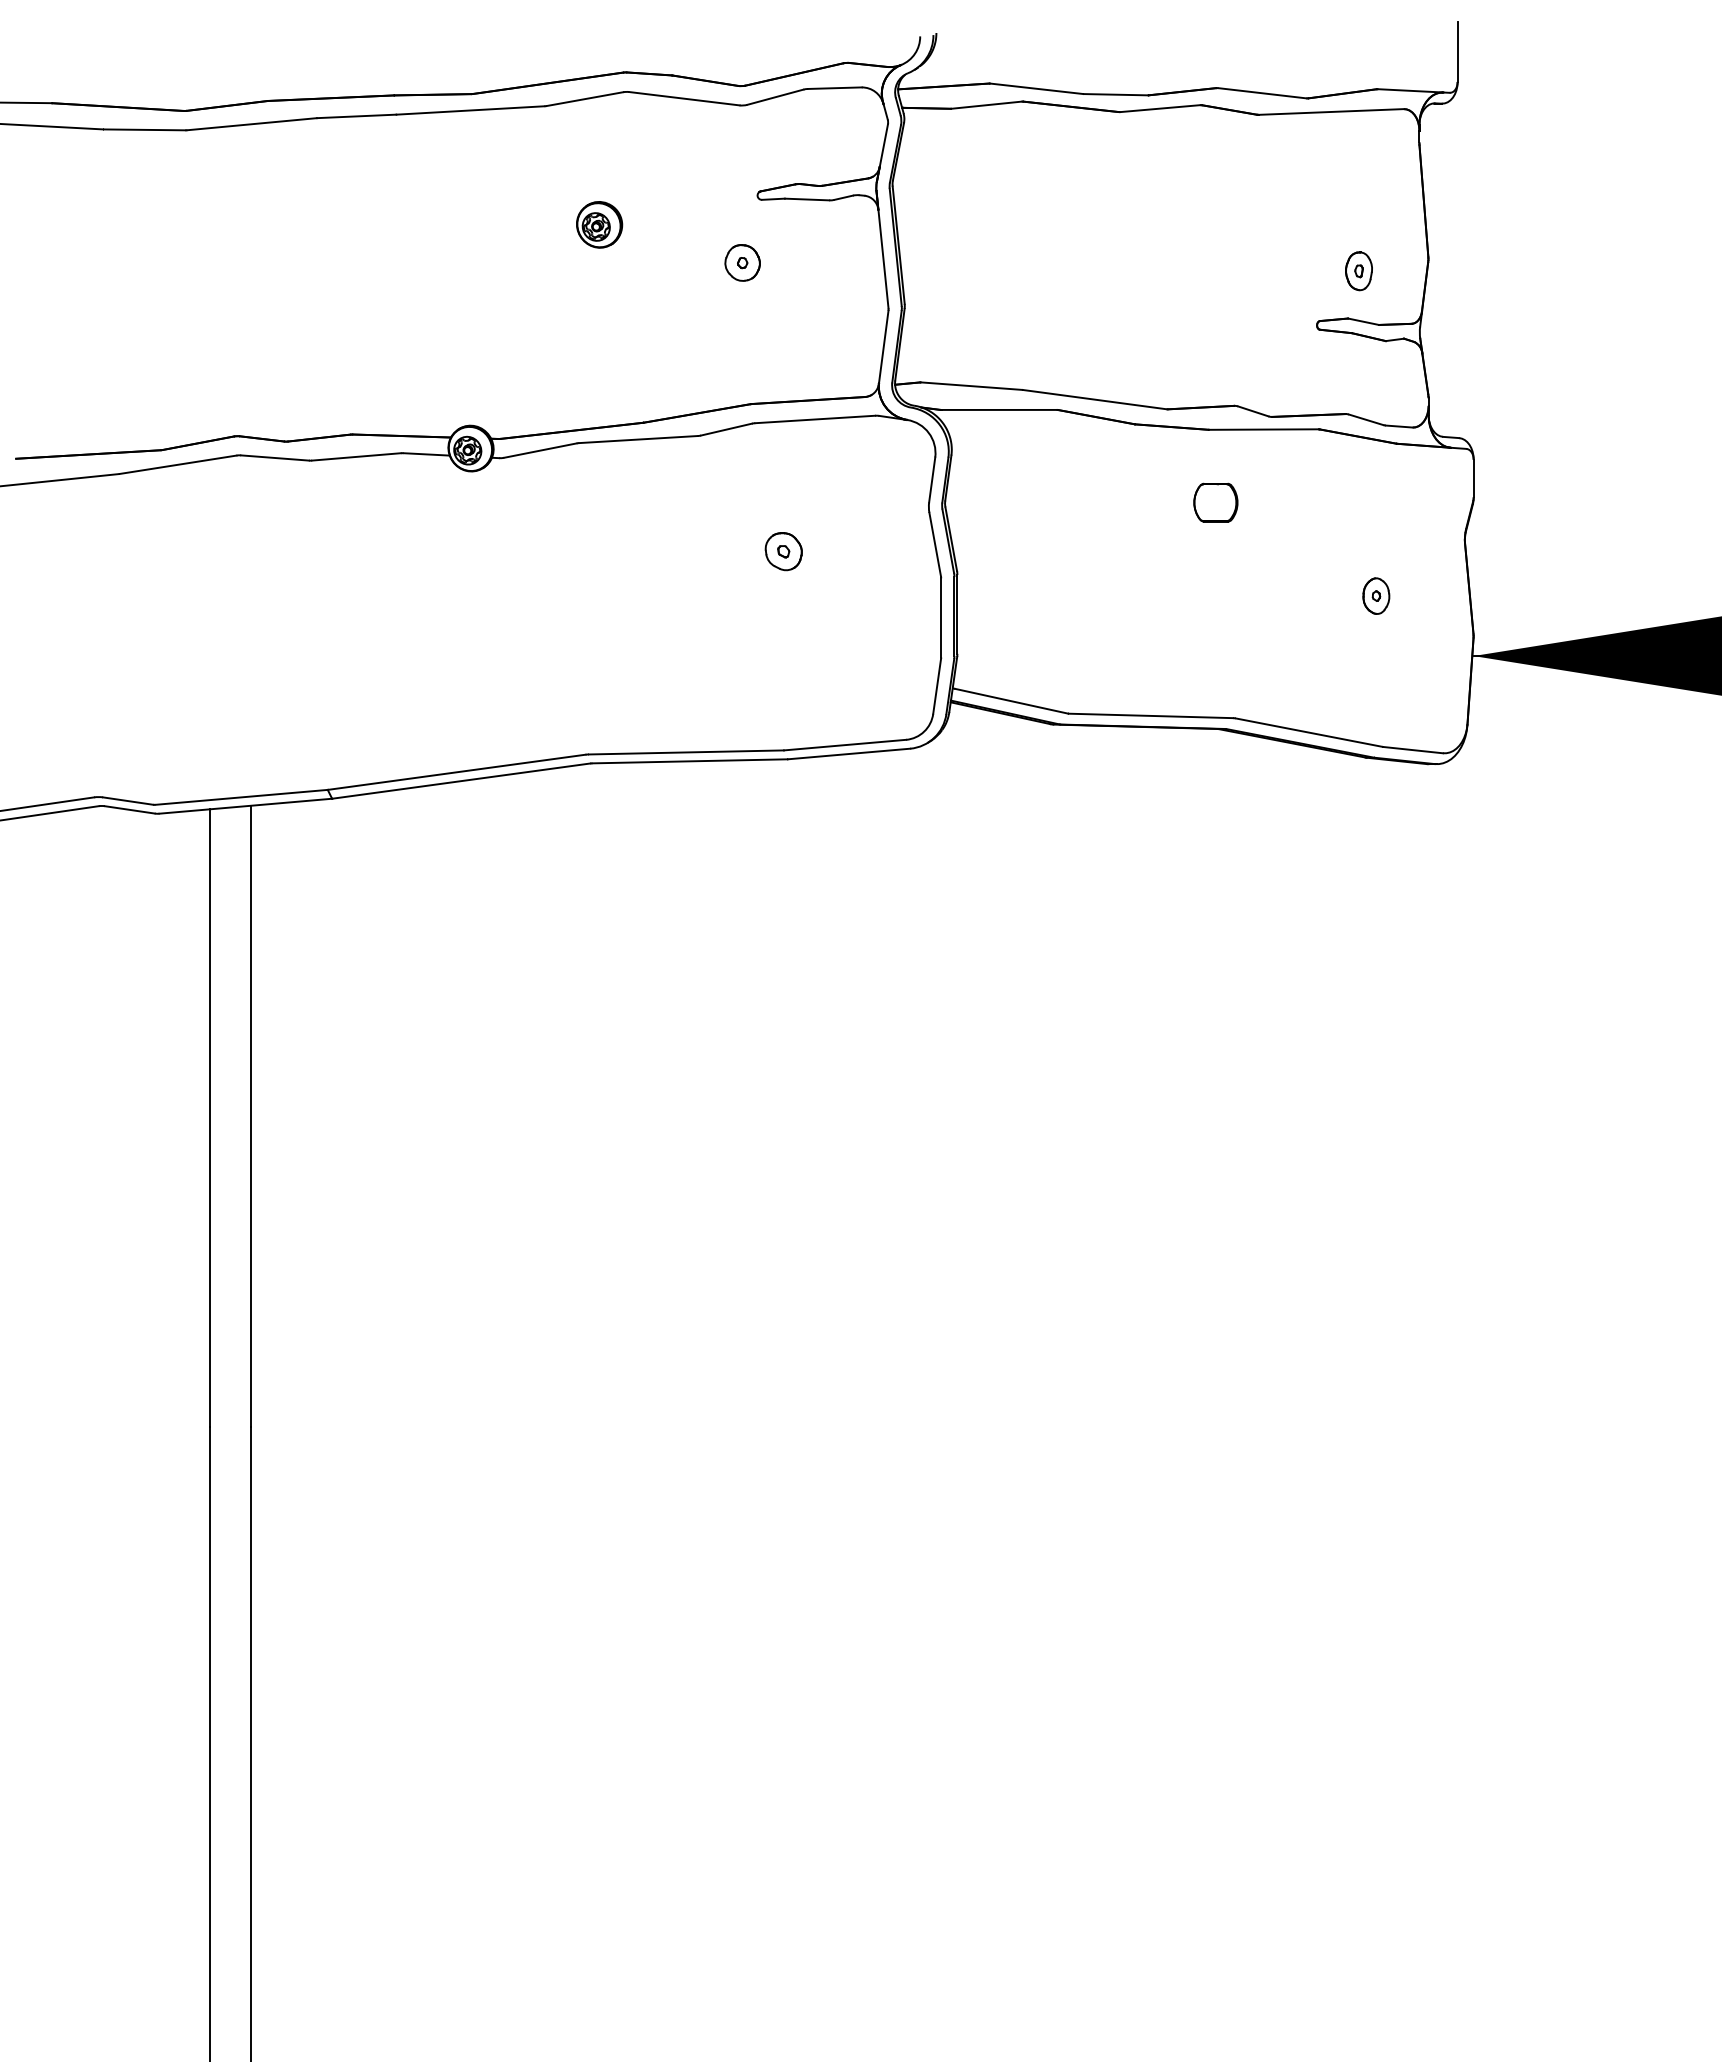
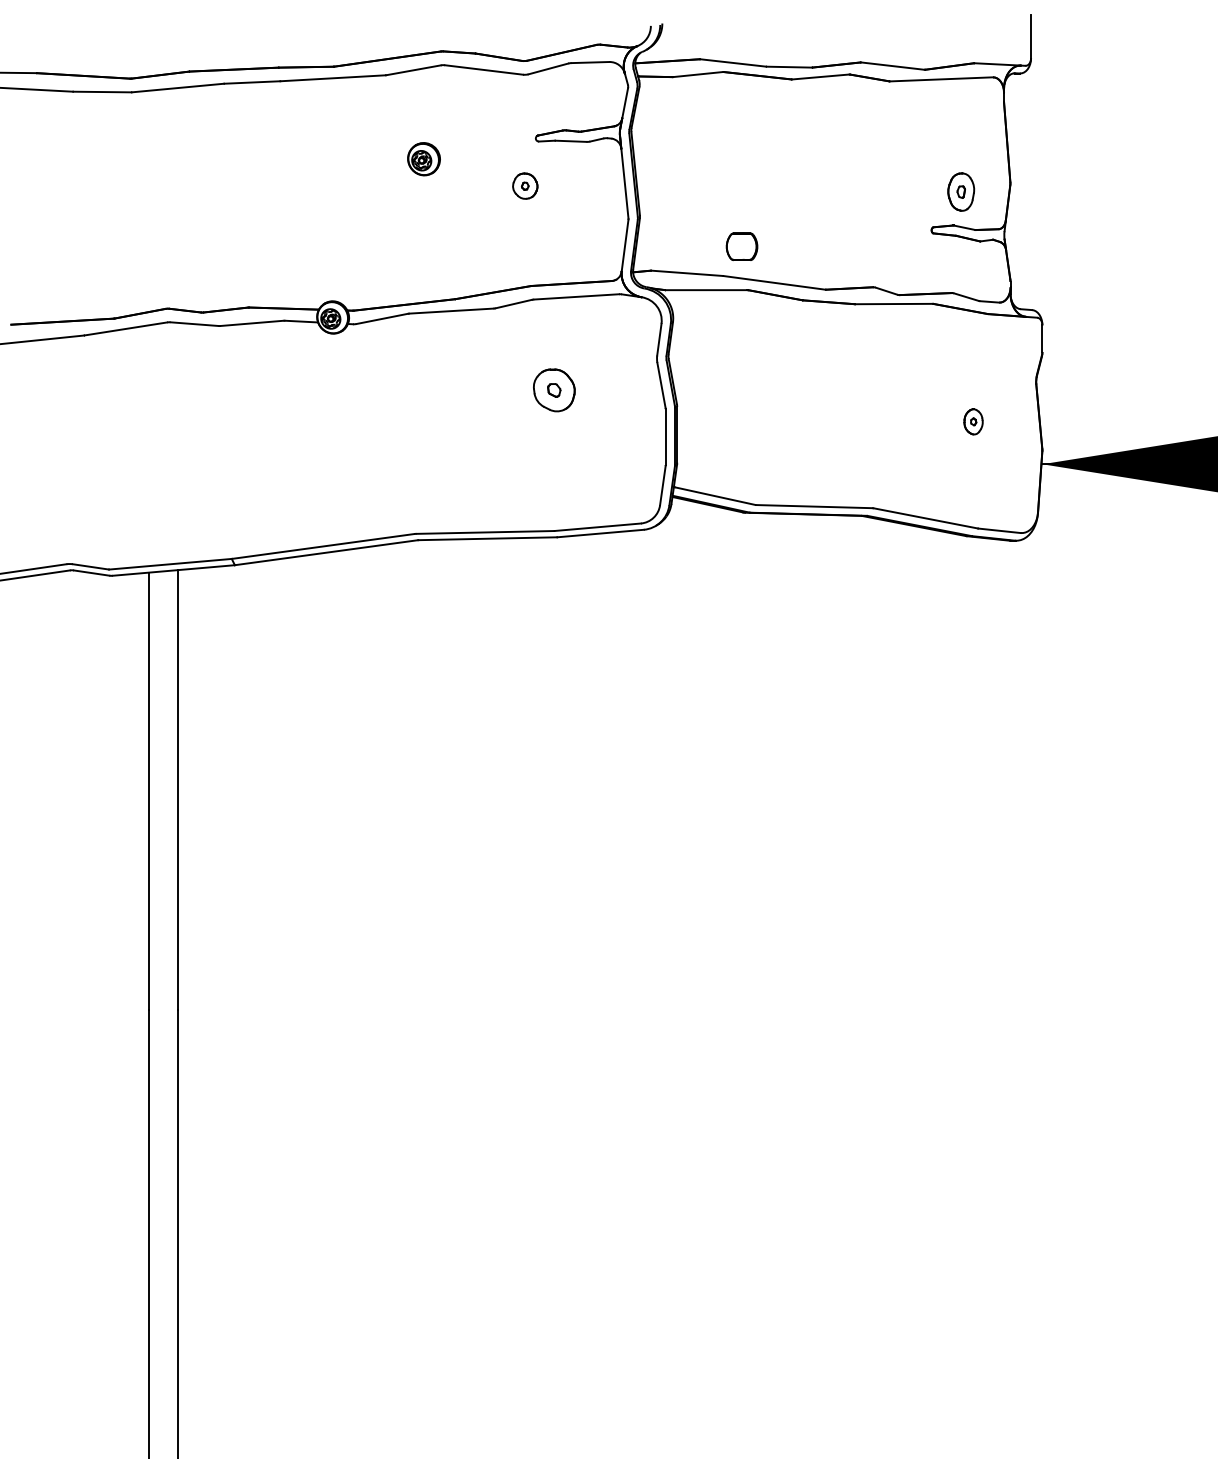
part: (1359, 270) -> (961, 191), size x1.4
part: (1215, 502) -> (741, 246), moved
part: (783, 551) -> (554, 390), size x1.6

